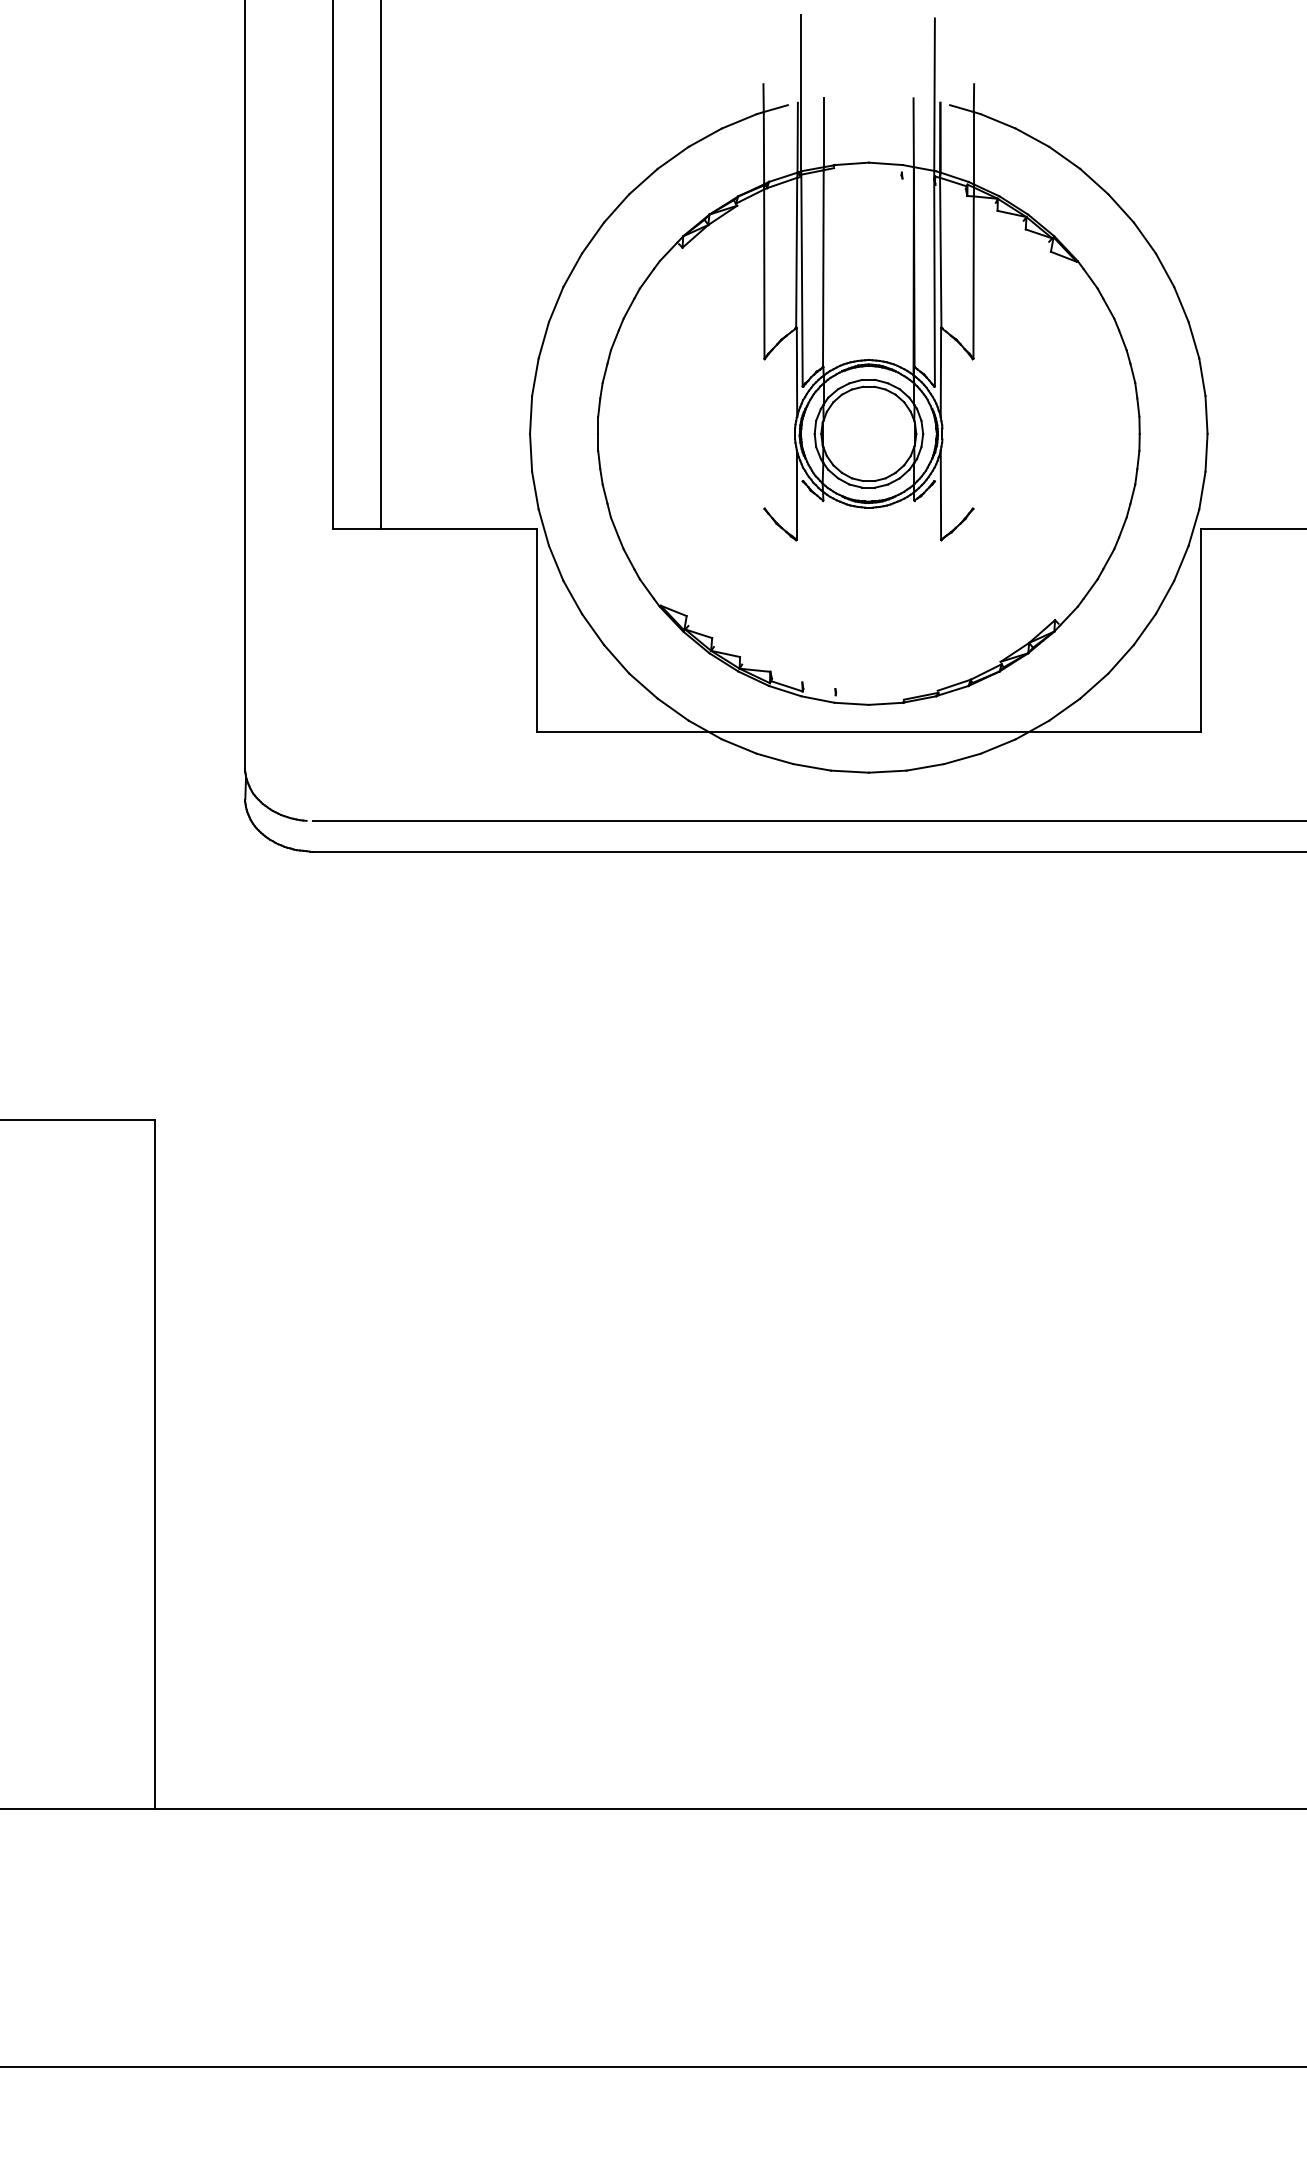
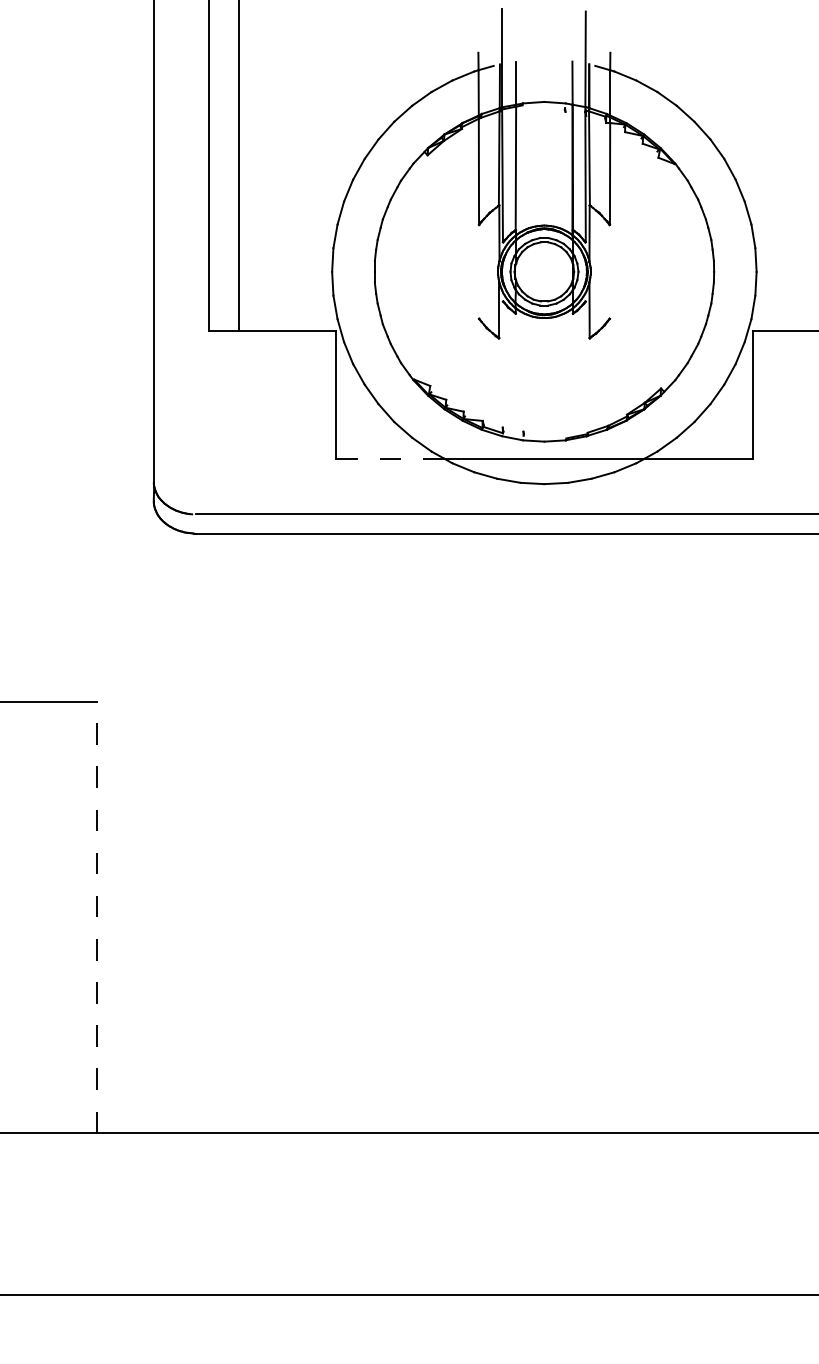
line: (623, 731) -> (390, 458), solid -> dashed
line: (155, 1464) -> (97, 917), solid -> dashed

